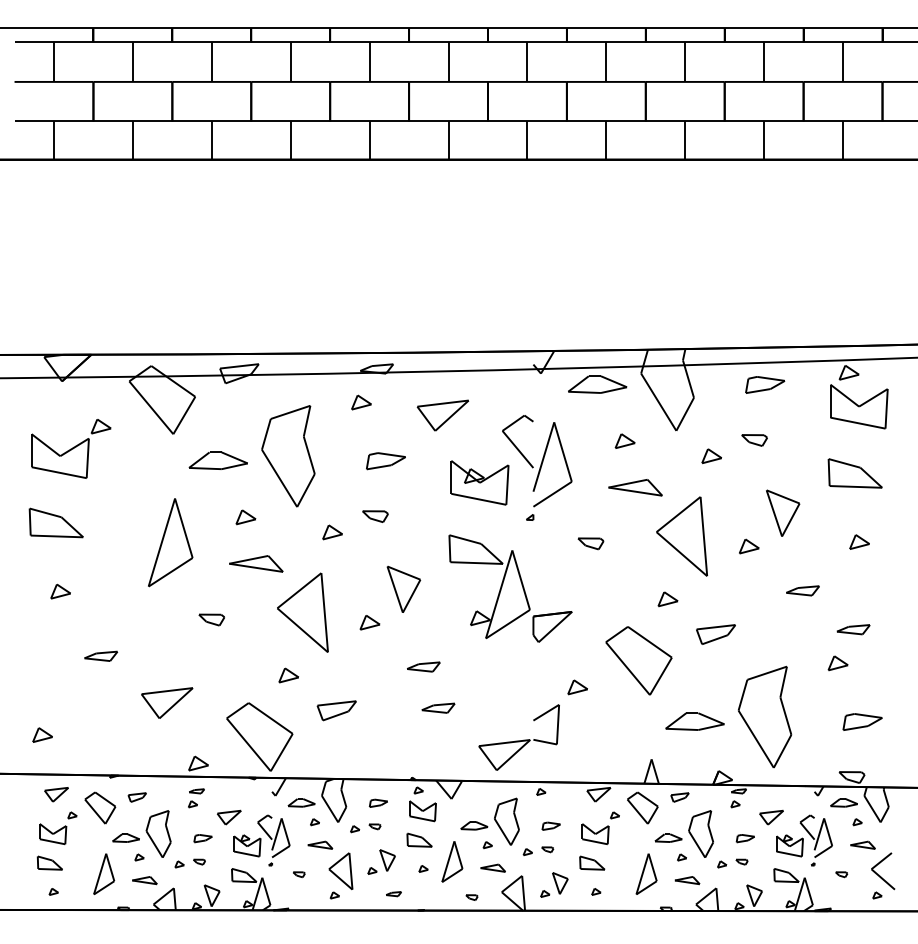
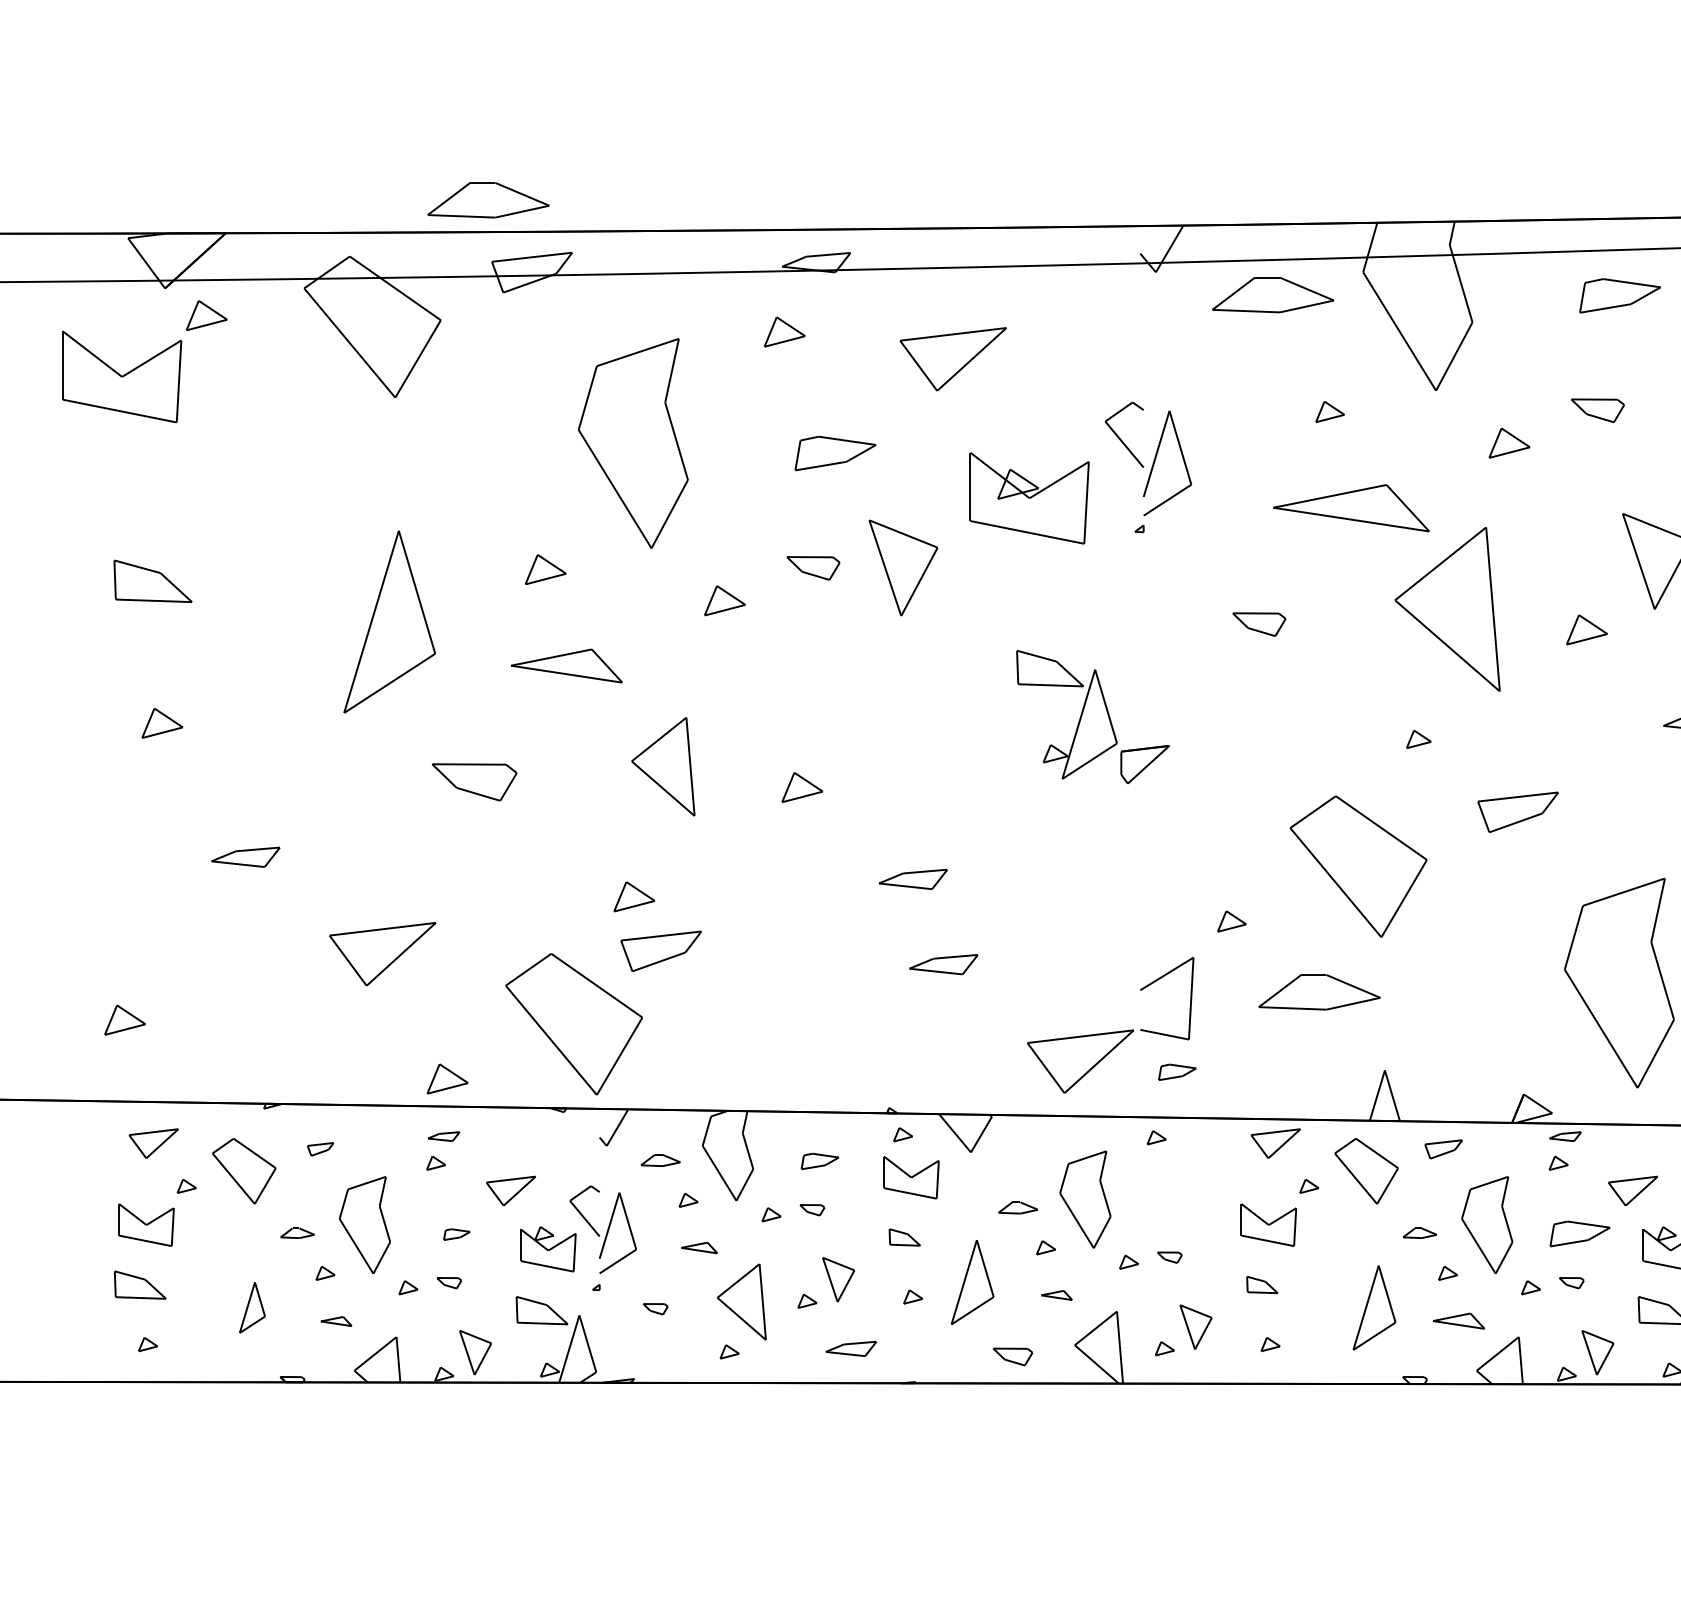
part: (624, 440) -> (1328, 410), size x0.7
part: (71, 448) -> (145, 361), moved
part: (217, 460) -> (486, 199), moved
part: (537, 467) -> (1148, 466), size x0.6
part: (635, 487) -> (1351, 507), size x1.4
part: (55, 522) -> (151, 580), size x0.7
part: (403, 588) -> (902, 565), moved
part: (510, 588) -> (1092, 716), size x0.6
part: (667, 599) -> (1417, 739), size x0.6
part: (302, 612) -> (662, 766), size x0.6
part: (211, 619) -> (474, 781), size x1.6
part: (577, 687) -> (1231, 921), size x0.7
part: (336, 710) -> (660, 950), moved
part: (694, 721) -> (1318, 992), moved
part: (136, 797) -> (319, 1149), size x0.7
part: (301, 802) -> (660, 1159), size x0.7
part: (474, 825) -> (1018, 1207), size x0.7
part: (550, 825) -> (1175, 1070), moved
part: (125, 837) -> (296, 1232), size x0.6
part: (668, 837) -> (1419, 1232), size x0.6
part: (202, 838) -> (455, 1234), size x0.7
part: (744, 838) -> (1577, 1234), size x1.6
part: (419, 839) -> (904, 1236), size x0.6
part: (320, 844) -> (699, 1246), size x0.7
part: (592, 862) -> (1262, 1283), size x0.6
part: (492, 867) -> (1055, 1294), size x0.6
part: (104, 873) -> (252, 1306), size x0.6
part: (144, 880) -> (335, 1321), size x0.6
part: (393, 894) -> (850, 1349), size x1.6
part: (471, 897) -> (1012, 1356), size x1.6

